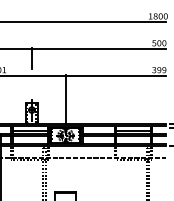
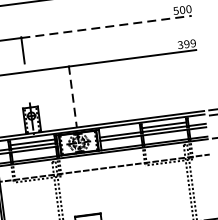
line: (98, 48) -> (106, 26), solid -> dashed
line: (65, 99) -> (72, 97), solid -> dashed

